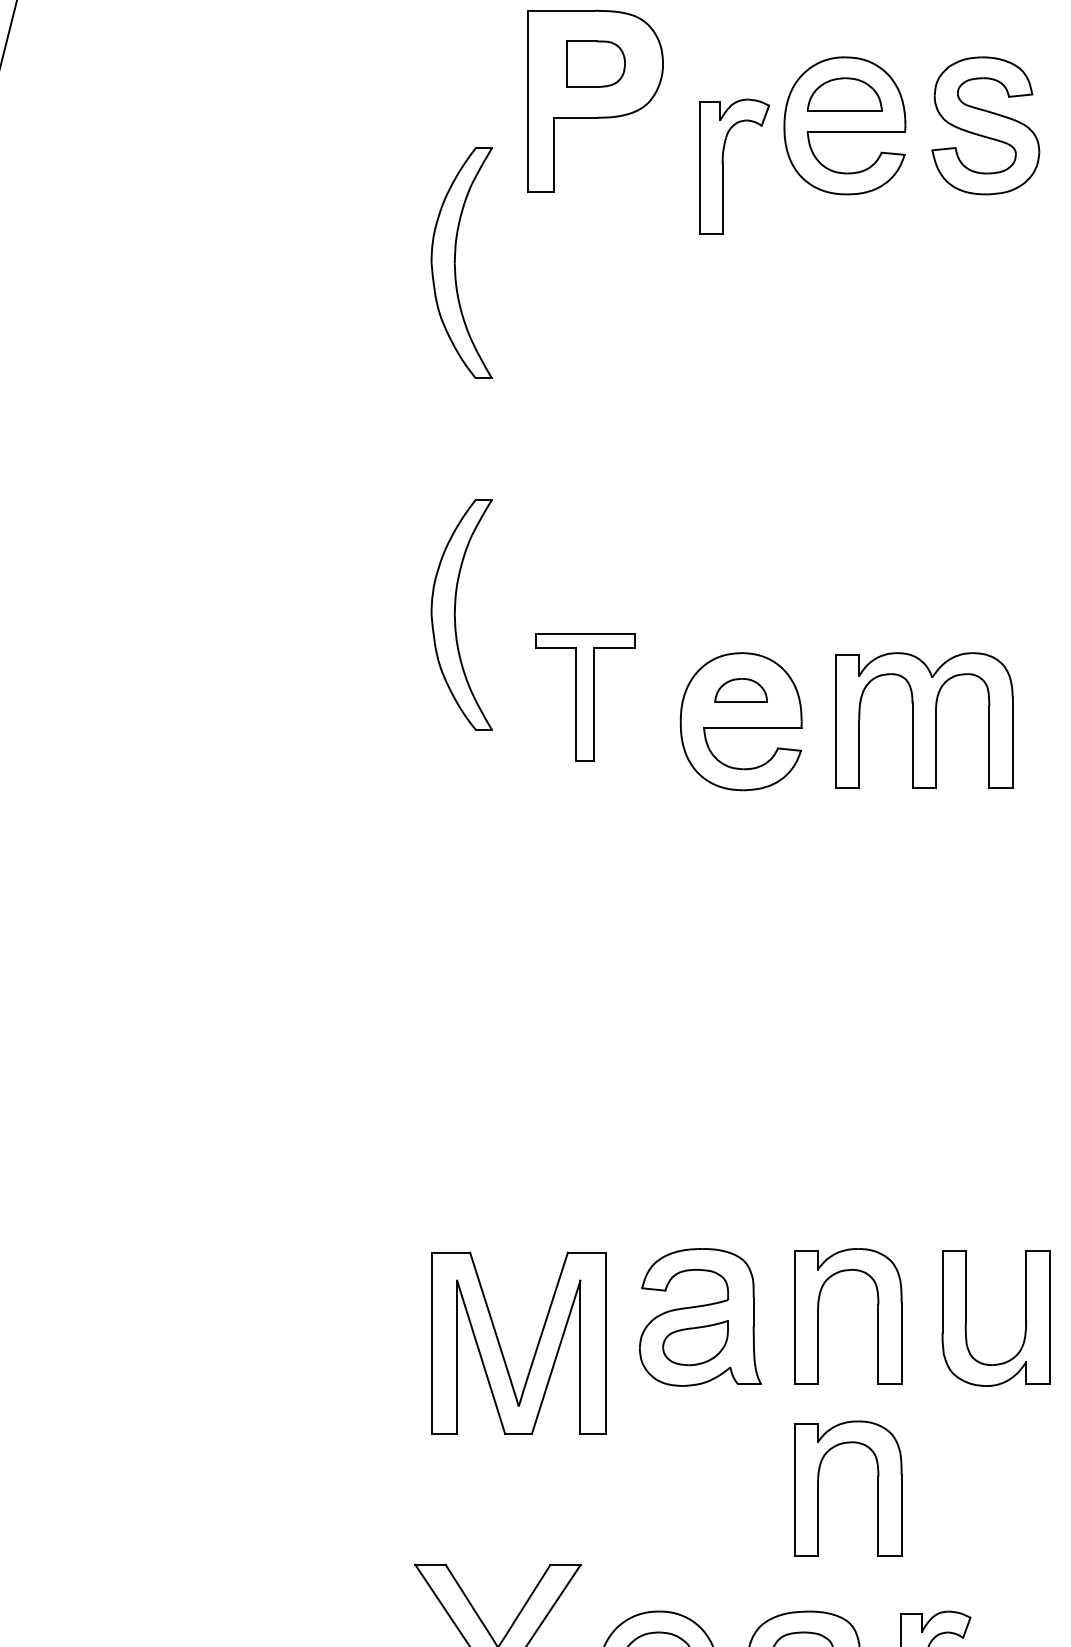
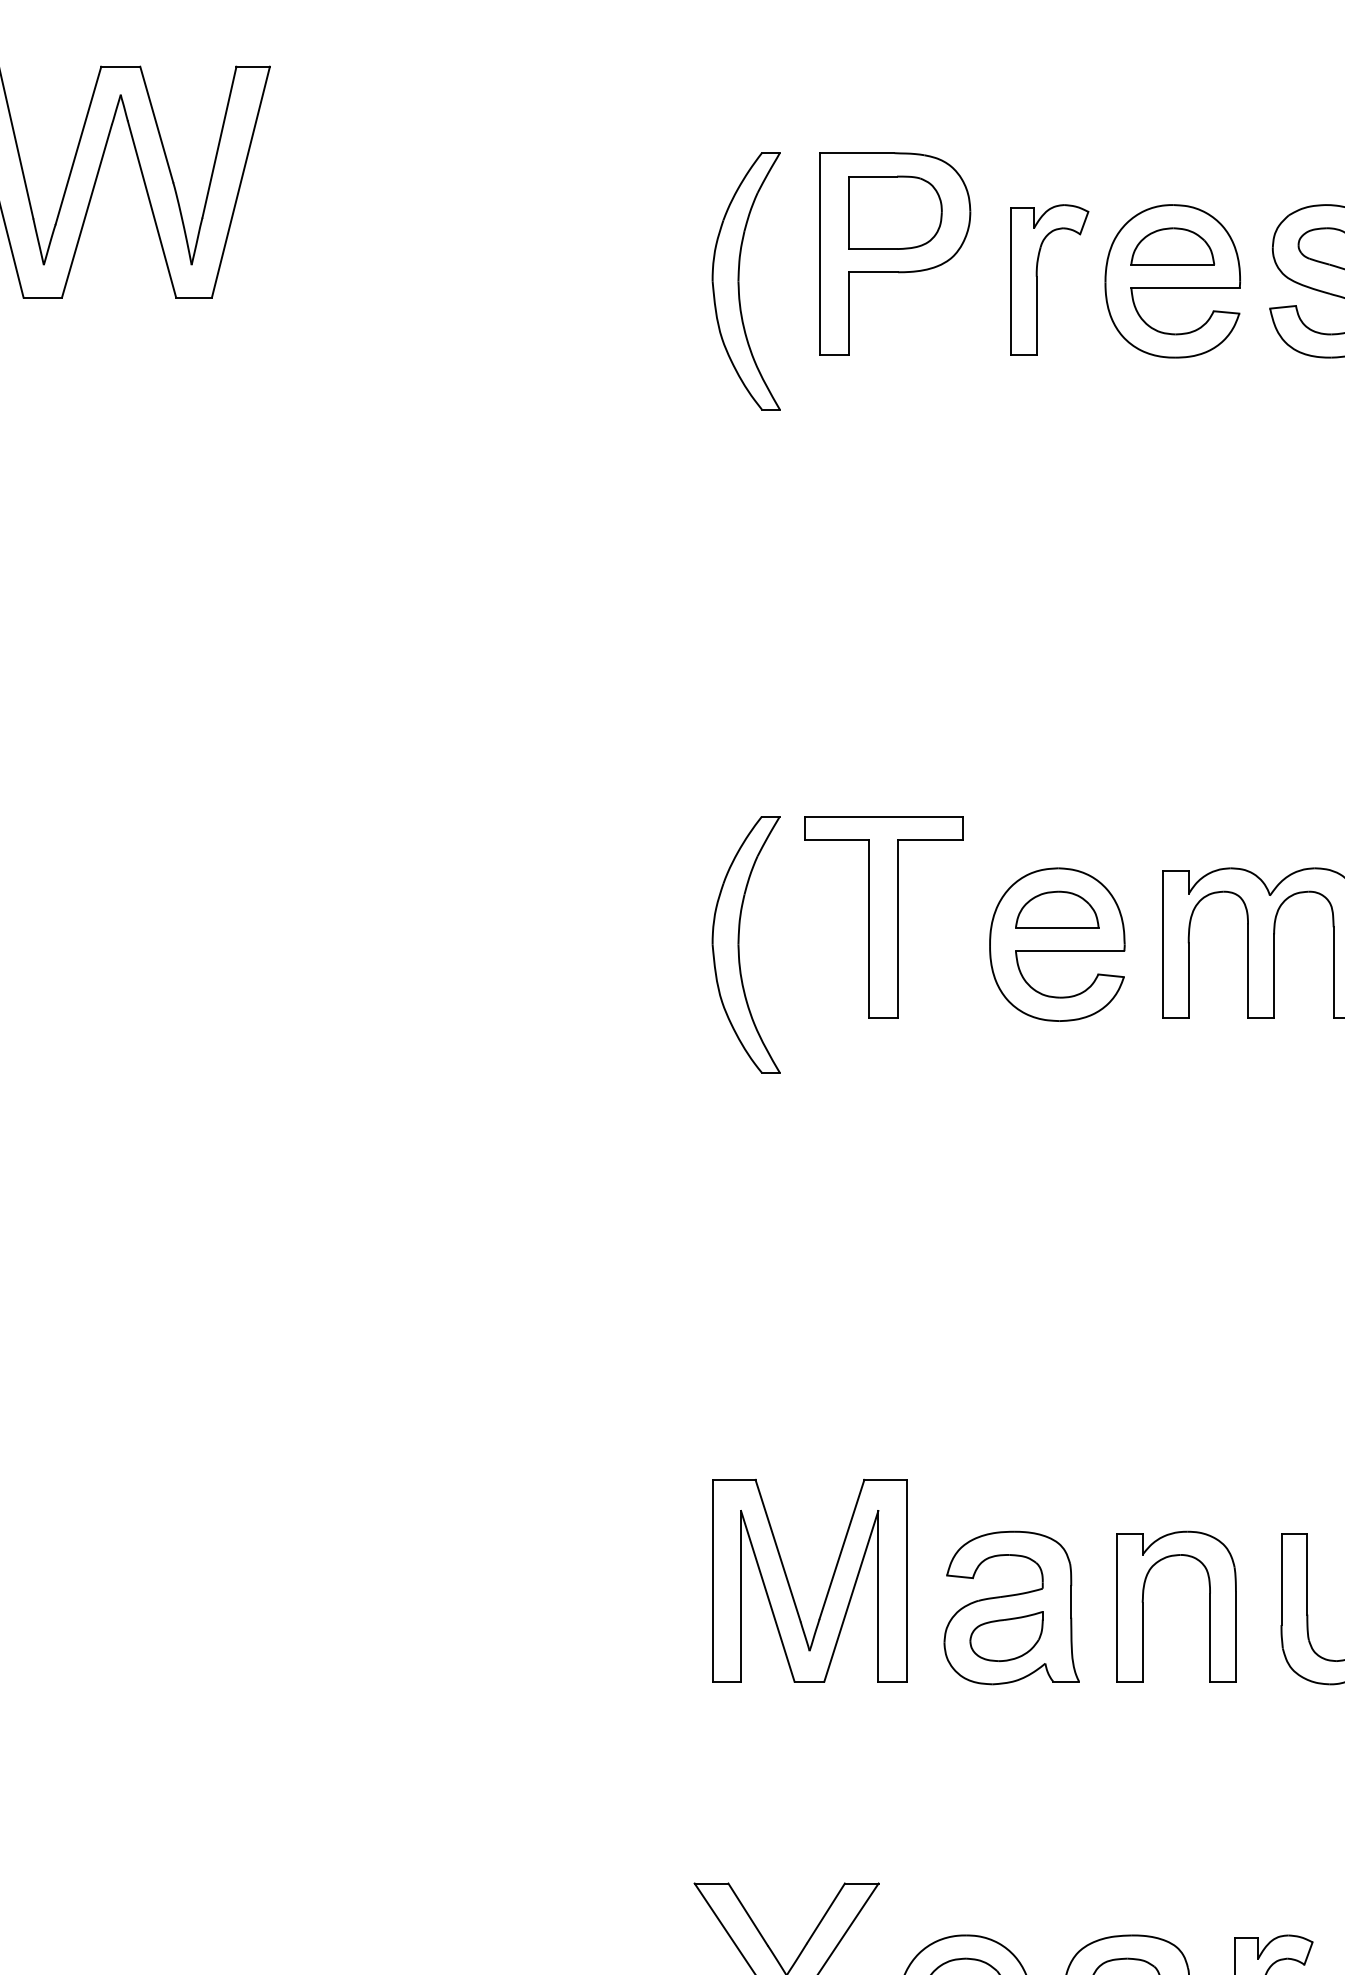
part: (595, 64) -> (895, 212), size x1.43
part: (723, 166) -> (1037, 279), moved
part: (461, 263) -> (745, 281), moved
part: (461, 614) -> (745, 944), moved
part: (741, 690) -> (1057, 909), size x1.43
part: (585, 697) -> (883, 917), size x1.43
part: (501, 1347) -> (790, 1585), moved
part: (818, 1488) -> (1143, 1798), removed

